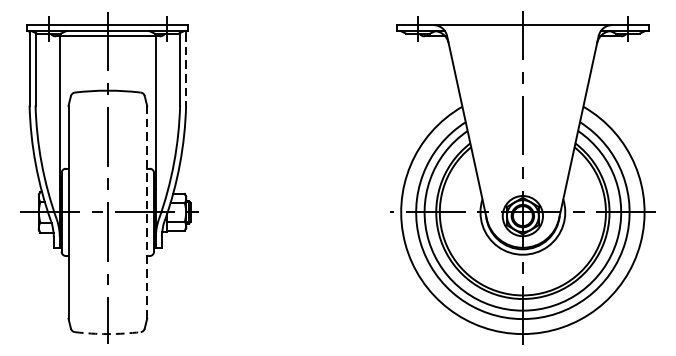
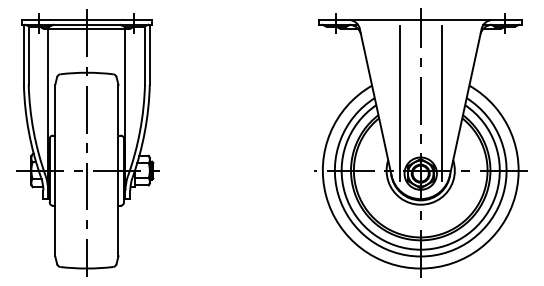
line: (185, 70) -> (149, 56), dashed -> solid
line: (496, 127) -> (399, 102), added
line: (548, 128) -> (441, 103), added
line: (147, 212) -> (118, 170), dashed -> solid
arc: (107, 334) -> (86, 268), dashed -> solid

